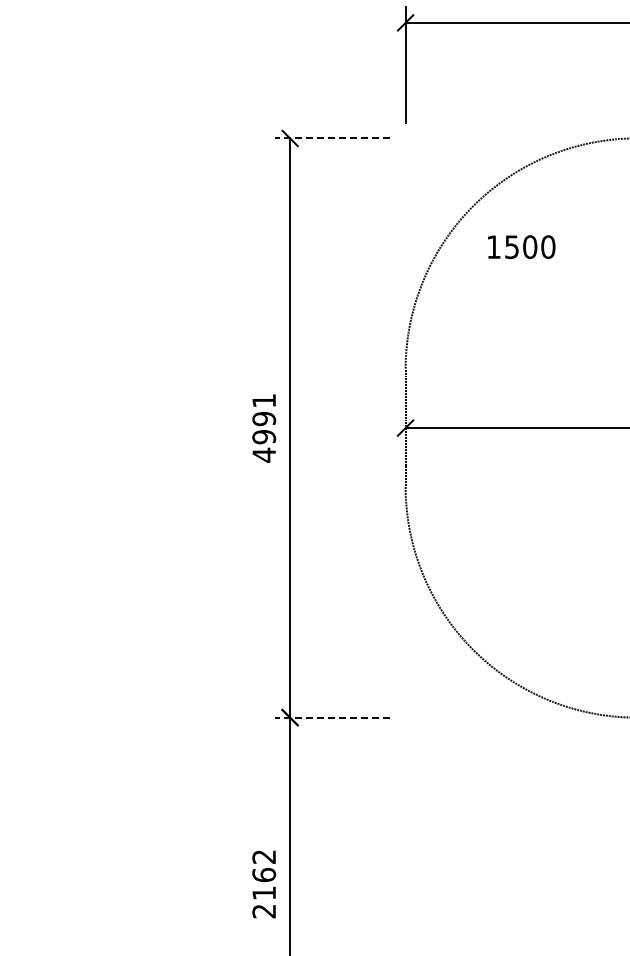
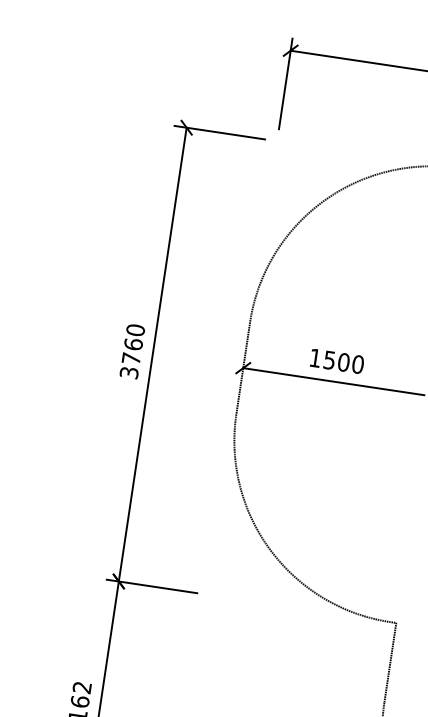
line: (332, 138) -> (219, 132), dashed -> solid
text: (521, 247) -> (337, 361), moved
text: (264, 427) -> (132, 351), 4991 -> 3760
line: (332, 717) -> (152, 586), dashed -> solid

